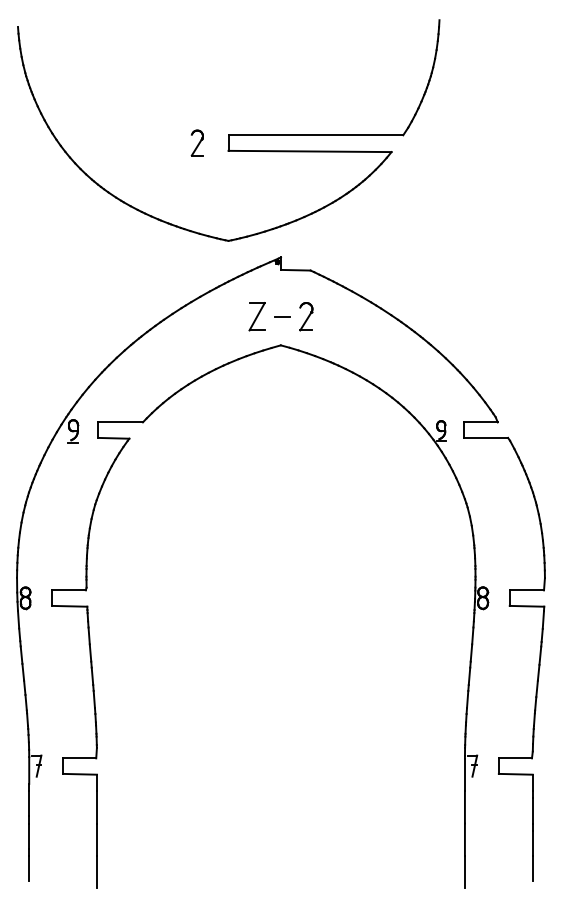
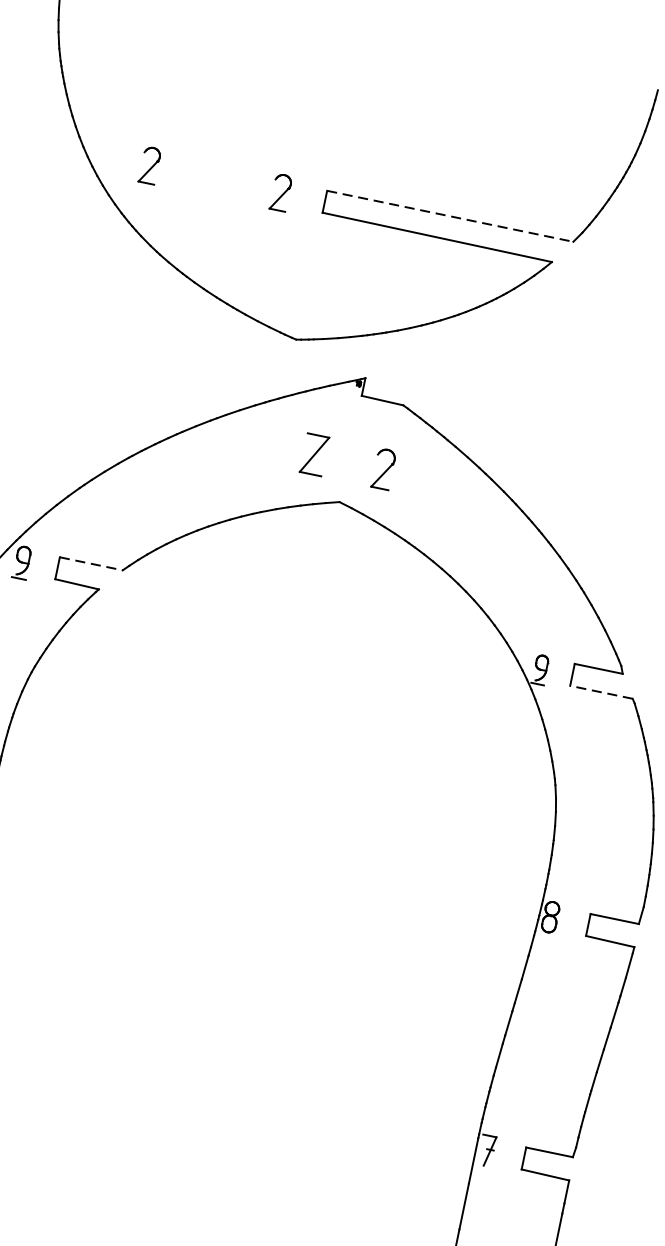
line: (316, 135) -> (451, 216), solid -> dashed
part: (103, 142) -> (148, 164), added
line: (282, 316) -> (350, 461), removed
line: (121, 422) -> (92, 564), solid -> dashed
line: (485, 437) -> (601, 691), solid -> dashed

